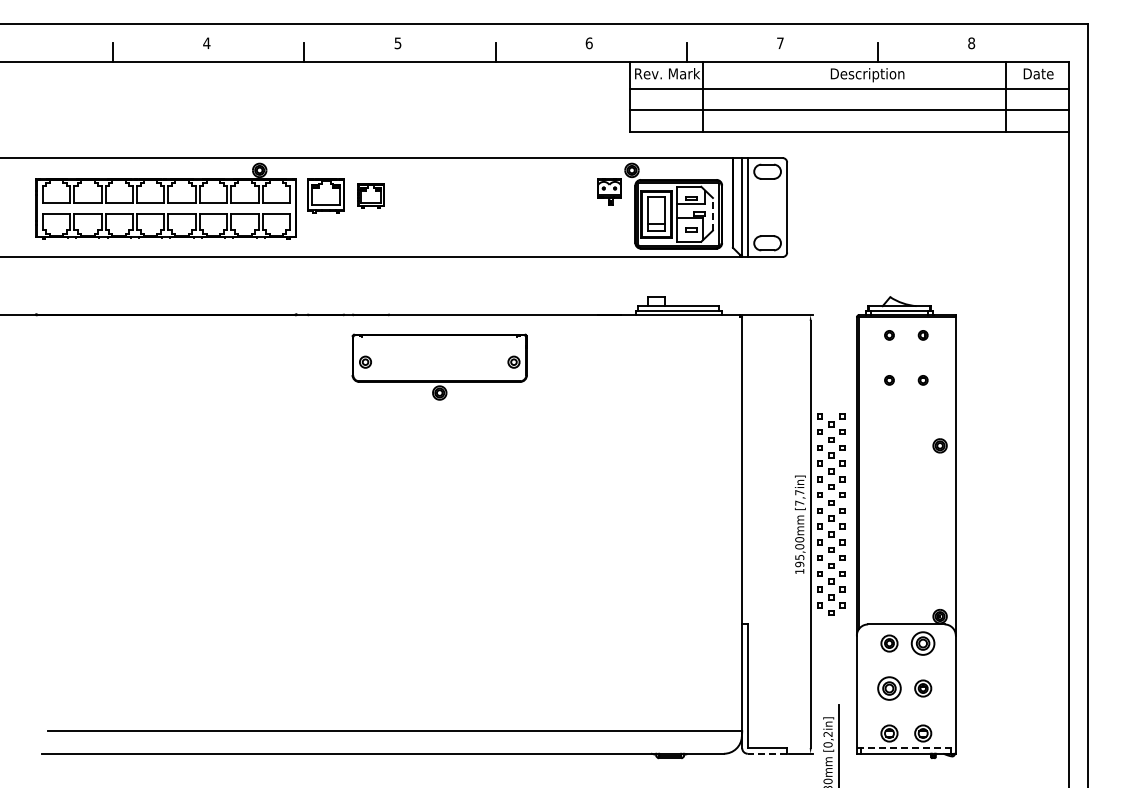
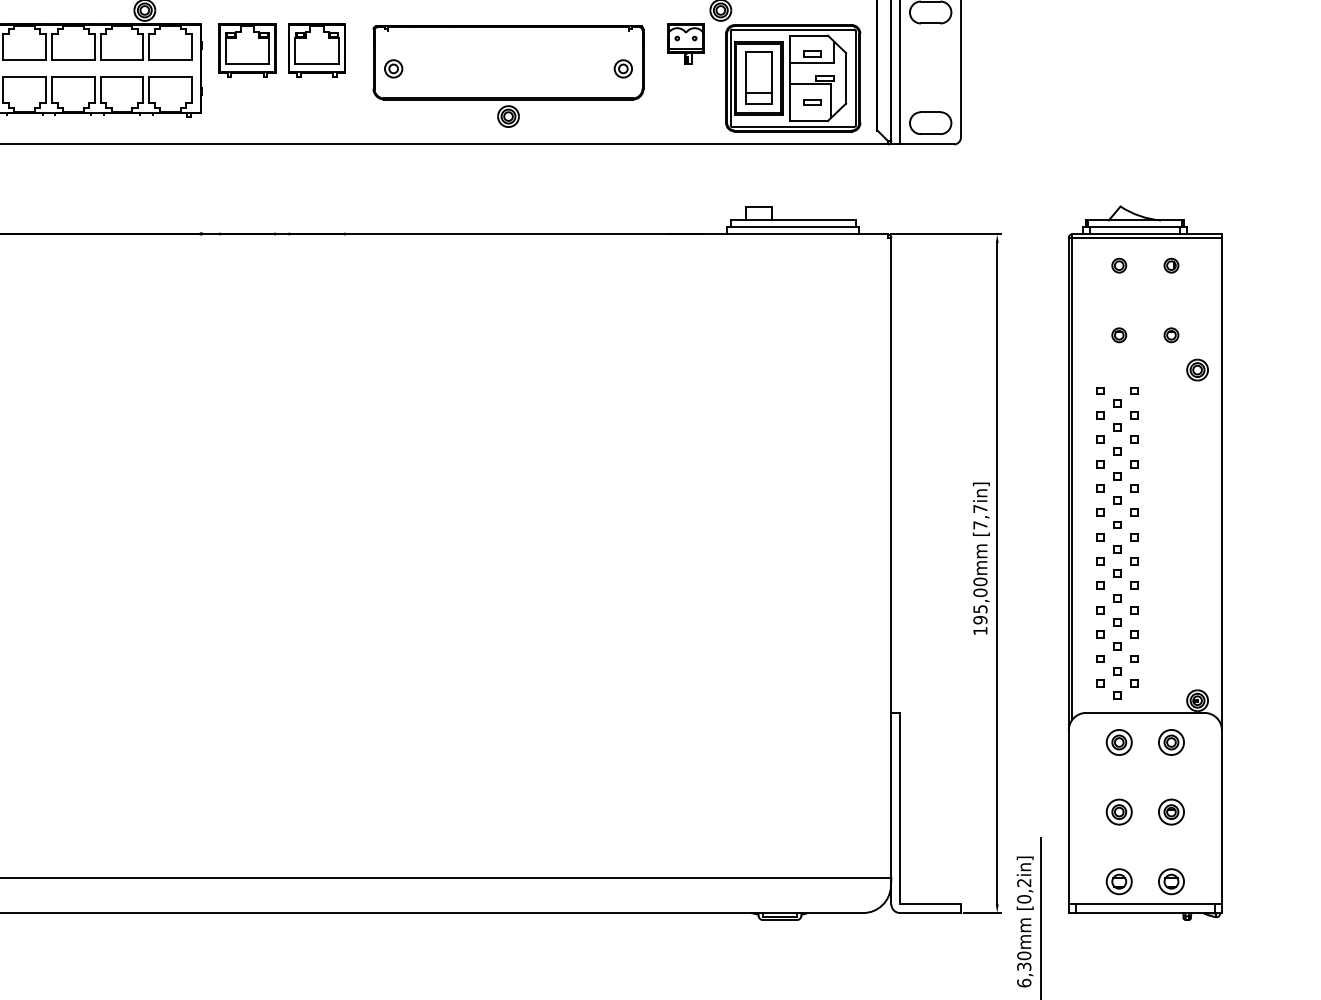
part: (370, 195) -> (316, 49), size x1.43
line: (712, 213) -> (845, 77), dashed -> solid
part: (439, 366) -> (508, 75), moved
part: (939, 445) -> (1196, 369), moved
part: (831, 514) -> (1117, 542), moved
part: (923, 643) -> (1171, 742), size x0.71
part: (889, 688) -> (1119, 812), size x0.71
line: (906, 748) -> (1145, 904), dashed -> solid
line: (767, 753) -> (930, 912), dashed -> solid

